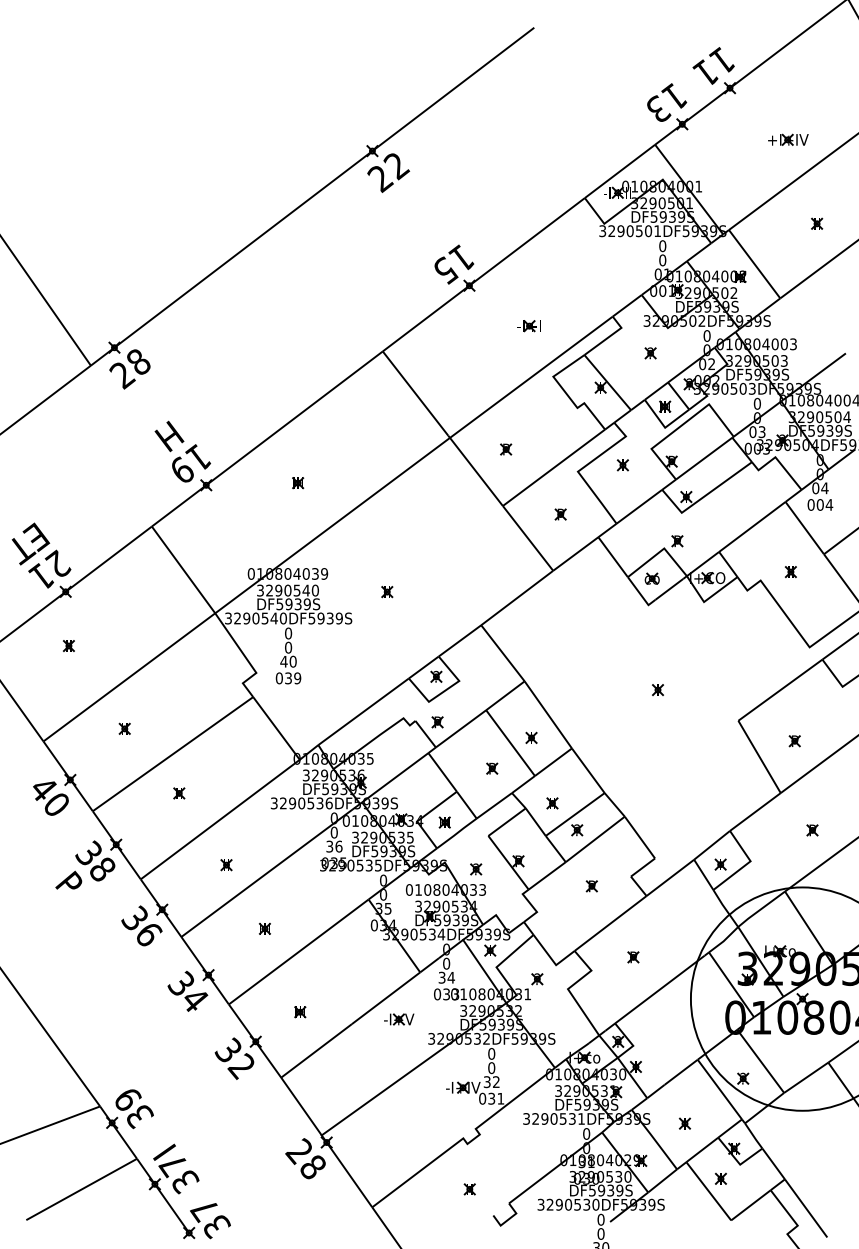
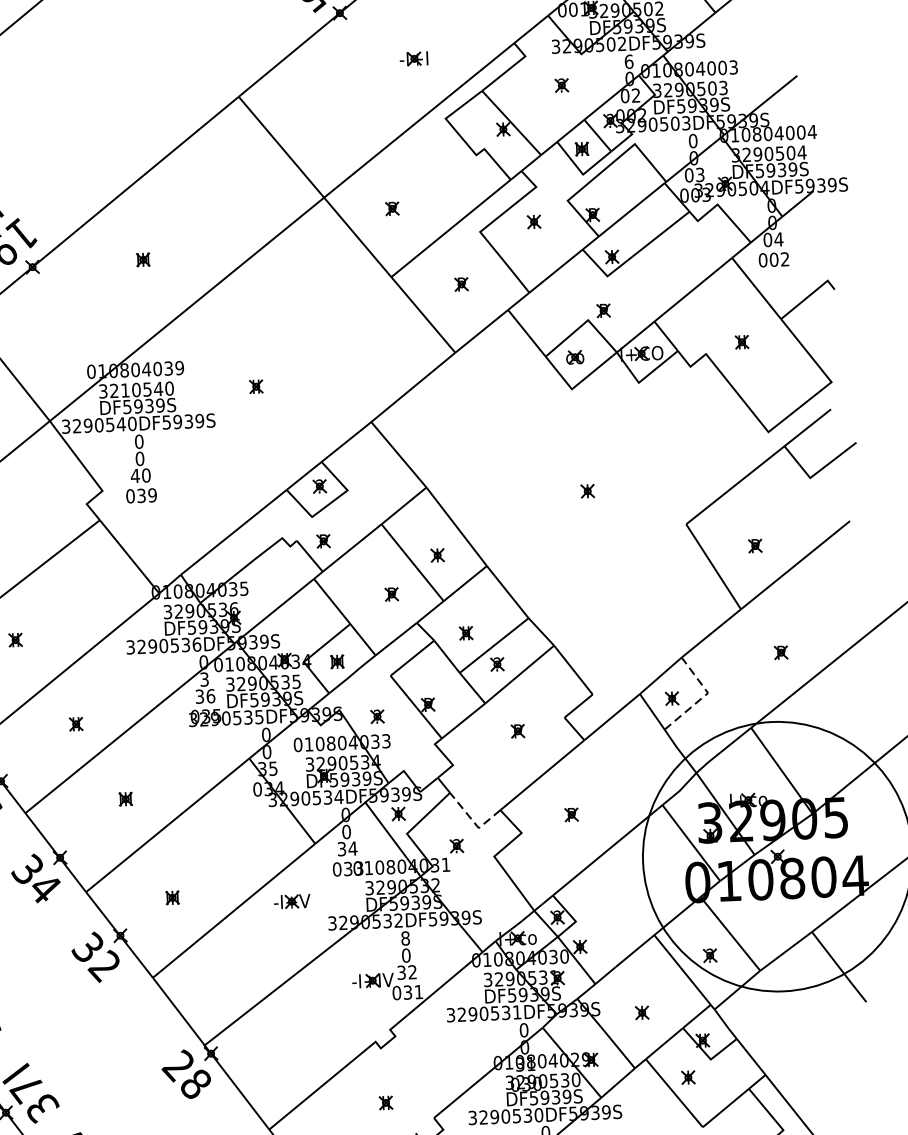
text: (706, 335) -> (628, 61), 0 -> 6
text: (829, 504) -> (785, 258), 004 -> 002
text: (278, 590) -> (125, 390), 3290540 -> 3210540
text: (333, 832) -> (203, 679), 0 -> 3
line: (746, 864) -> (703, 697), solid -> dashed
line: (551, 959) -> (472, 821), solid -> dashed
text: (491, 1053) -> (405, 938), 0 -> 8

